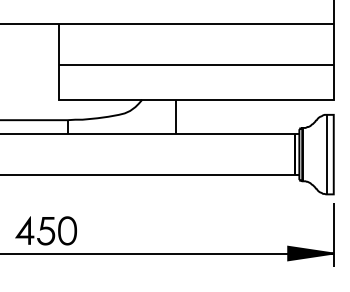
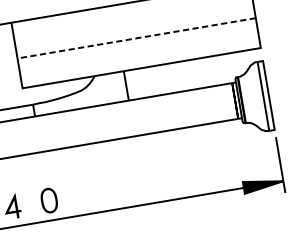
line: (195, 65) -> (135, 38), solid -> dashed
fill: (45, 230) -> (30, 203), removed

